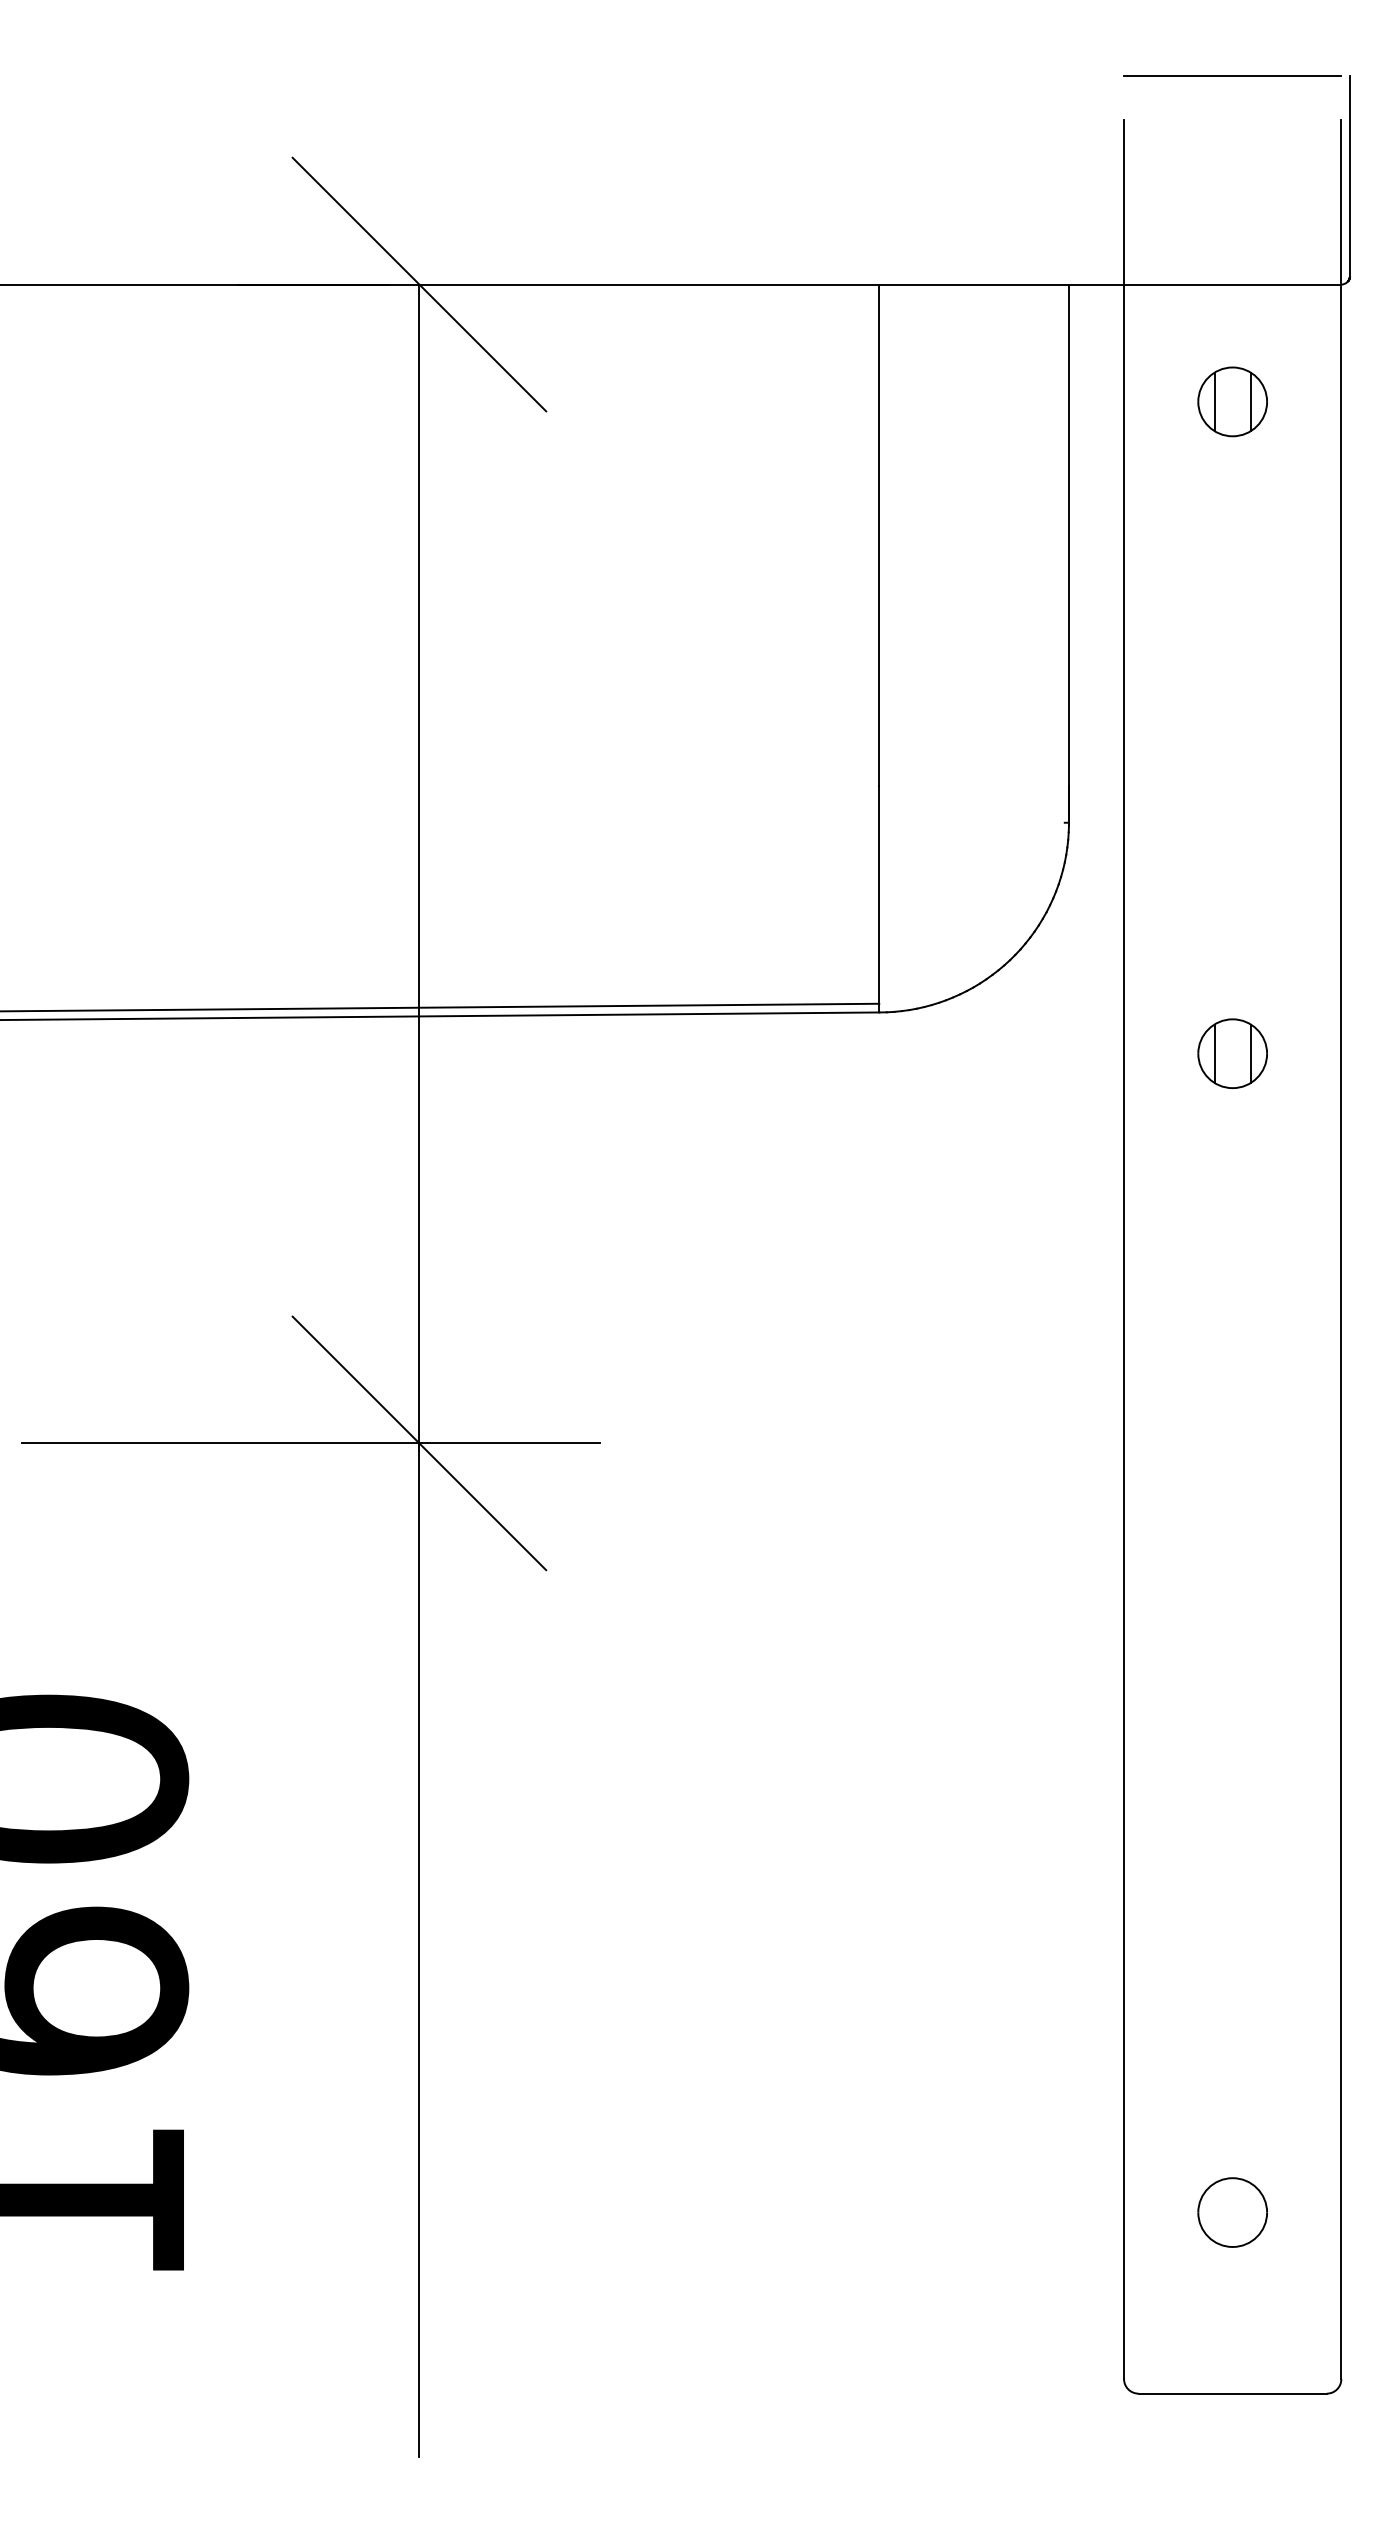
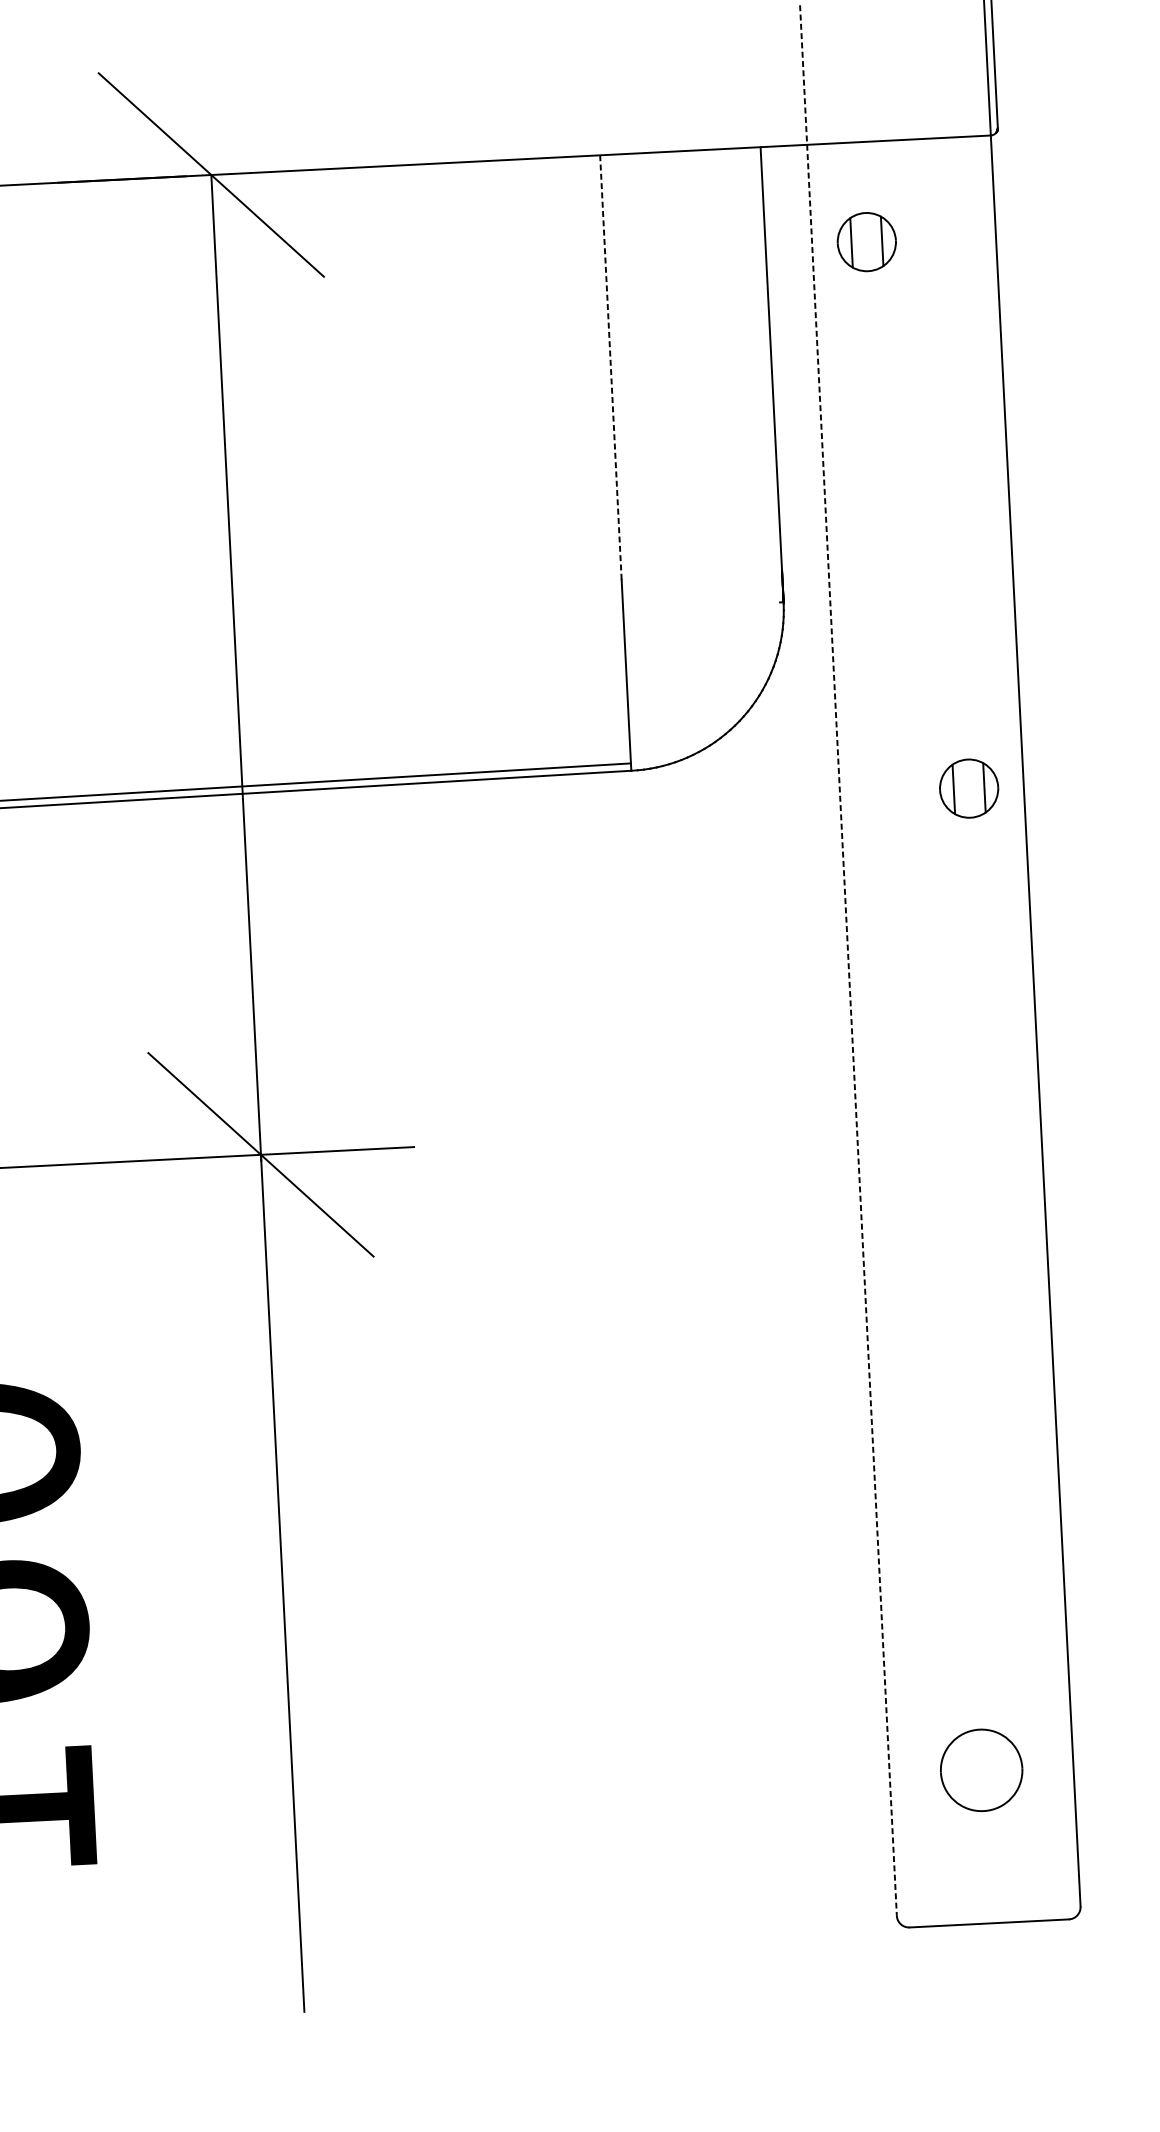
part: (1232, 401) -> (866, 241), moved
line: (879, 535) -> (611, 367), solid -> dashed
part: (1232, 1053) -> (968, 788), moved
line: (1124, 1249) -> (848, 960), solid -> dashed
part: (1232, 2212) -> (981, 1770), size x1.4

